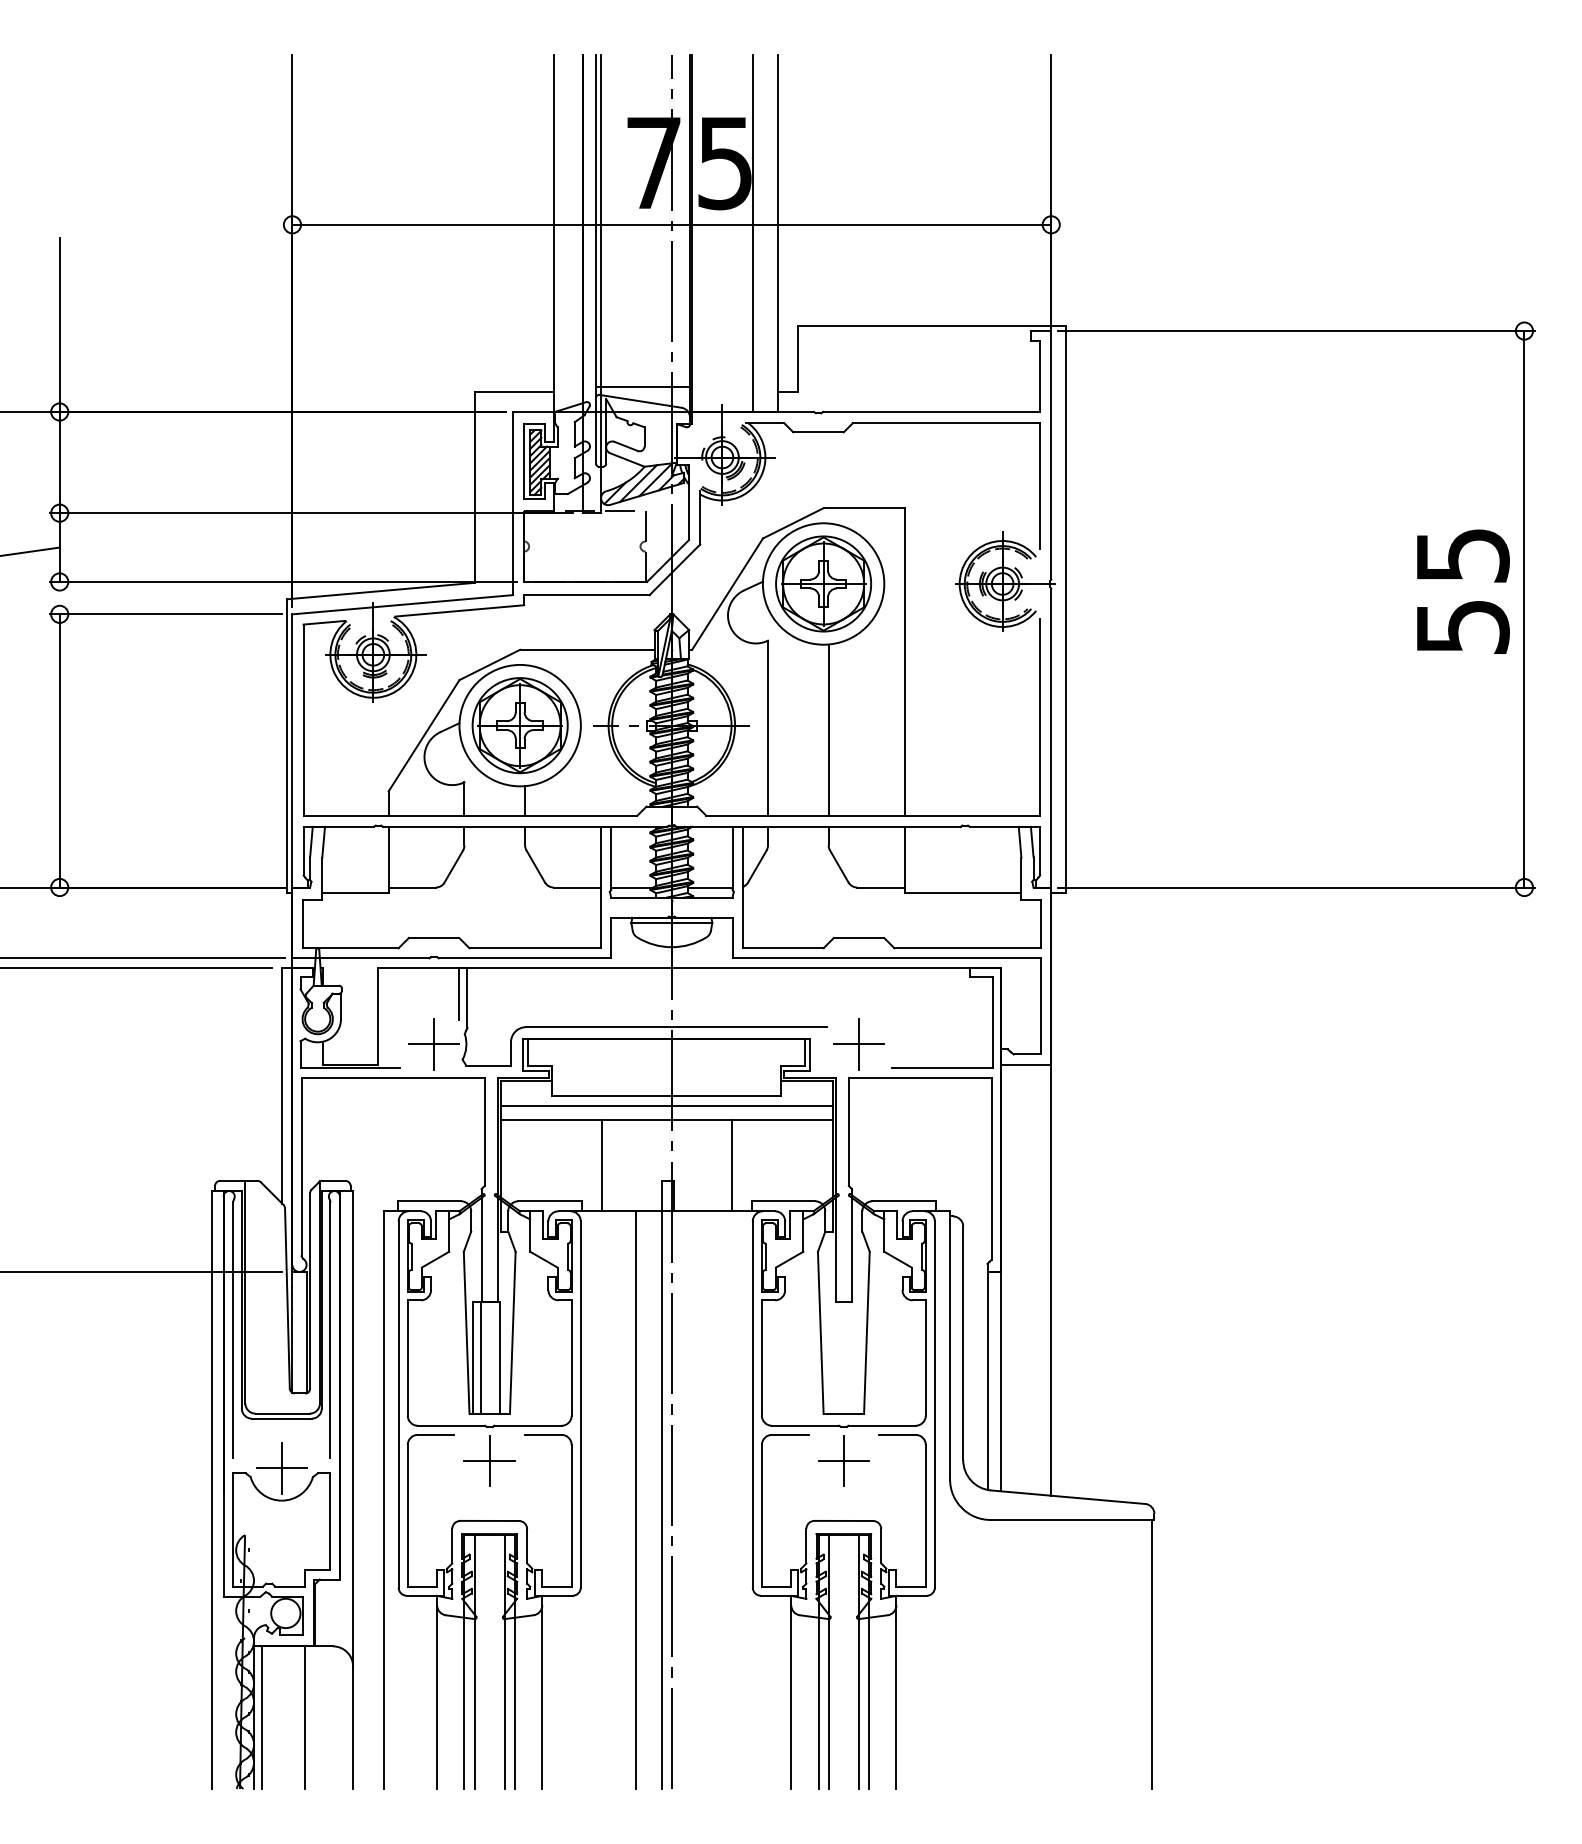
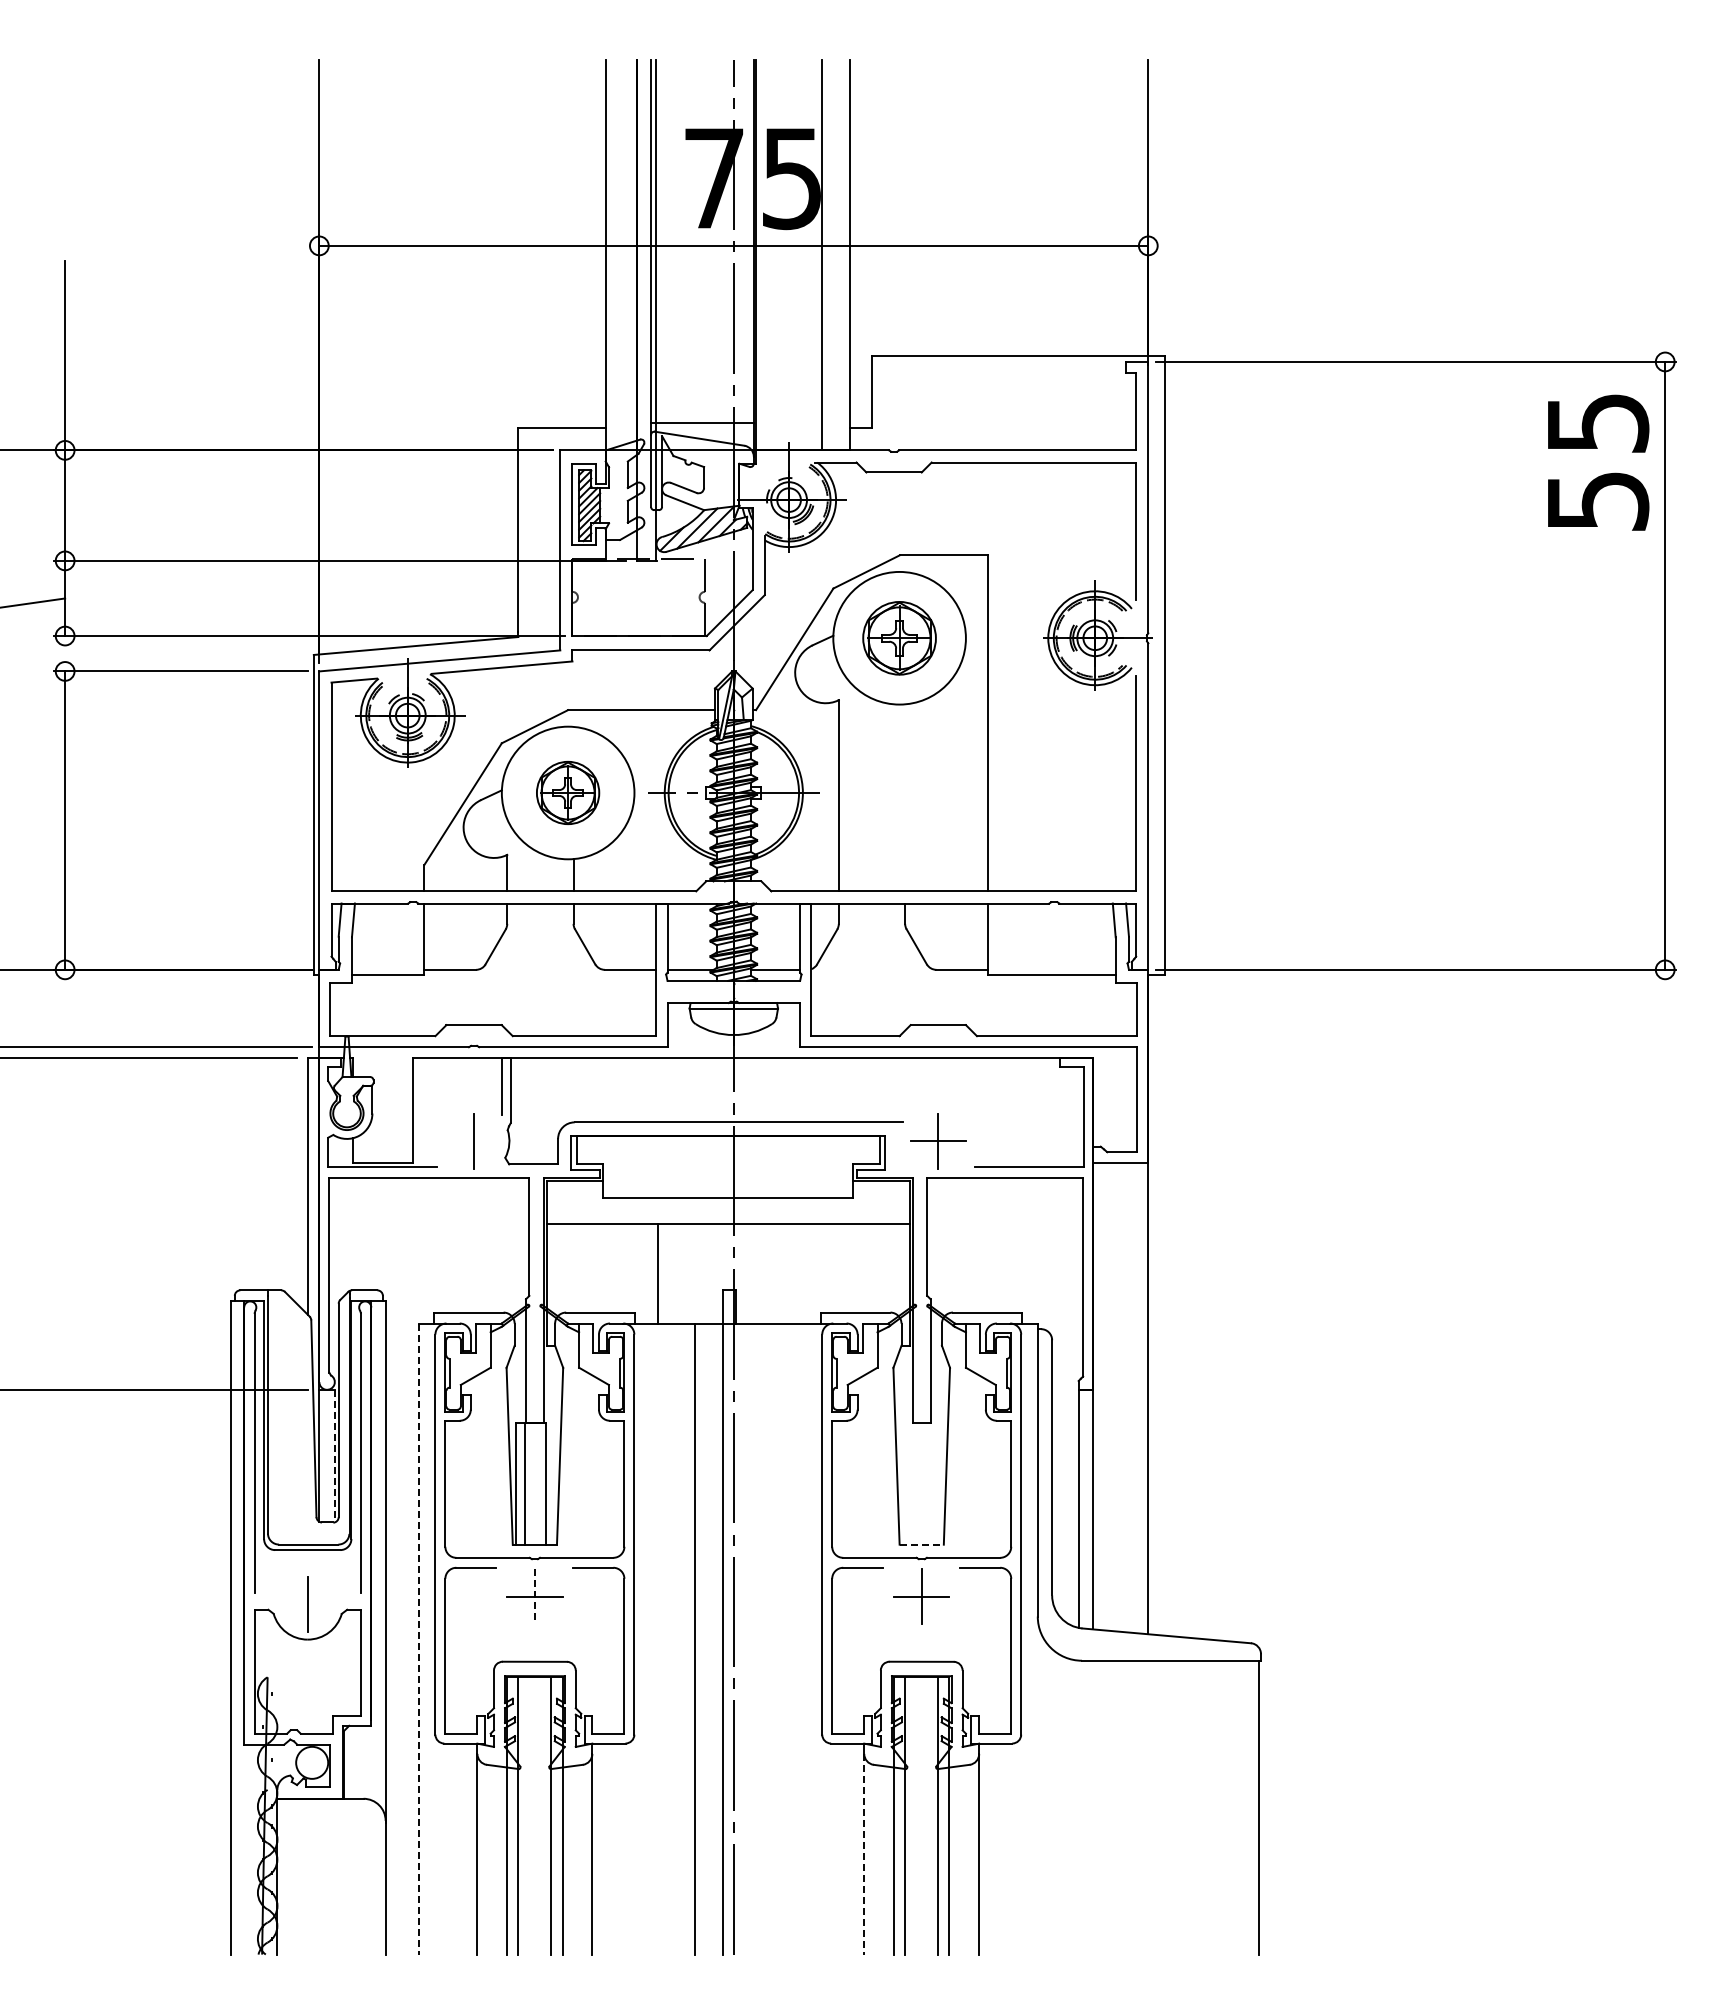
part: (823, 584) -> (899, 638), size x0.7
text: (1463, 591) -> (1598, 462), moved
part: (519, 725) -> (567, 792), size x0.6
line: (828, 729) -> (905, 797), removed
line: (433, 1044) -> (473, 1141), removed
line: (666, 1105) -> (728, 1208), removed
line: (731, 1165) -> (799, 1273), removed
line: (306, 1333) -> (334, 1456), solid -> dashed
line: (844, 1413) -> (922, 1544), solid -> dashed
line: (489, 1461) -> (534, 1596), solid -> dashed
line: (281, 1468) -> (307, 1604), removed
line: (383, 1500) -> (418, 1639), solid -> dashed
line: (791, 1697) -> (864, 1854), solid -> dashed
line: (262, 1717) -> (286, 1876), removed
line: (304, 1717) -> (332, 1876), removed

